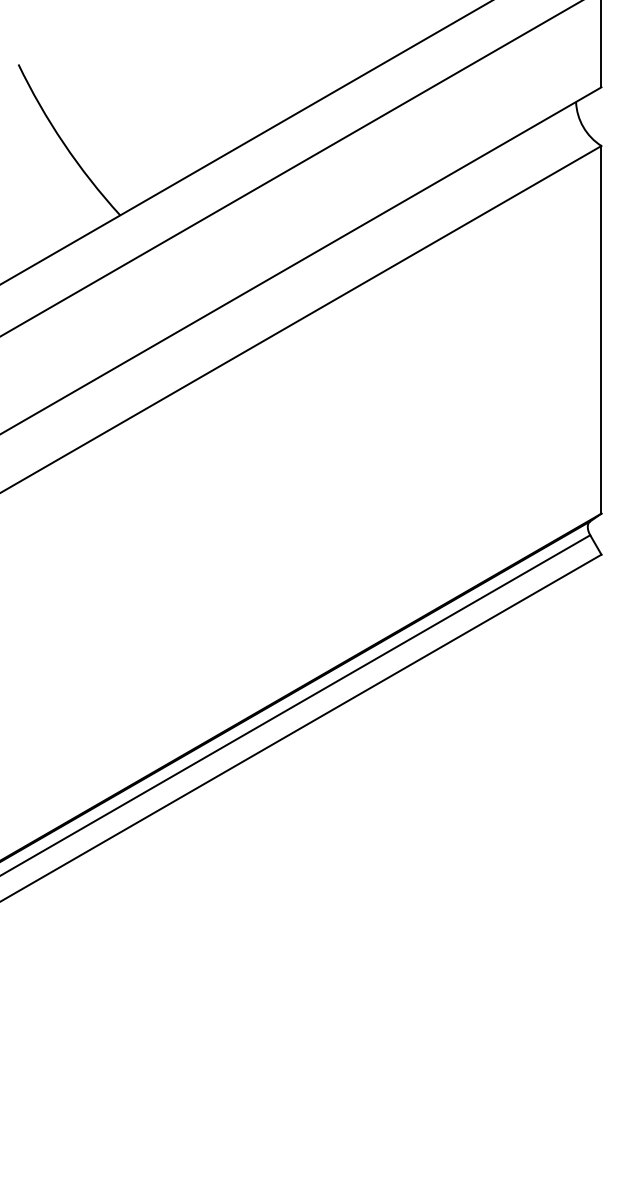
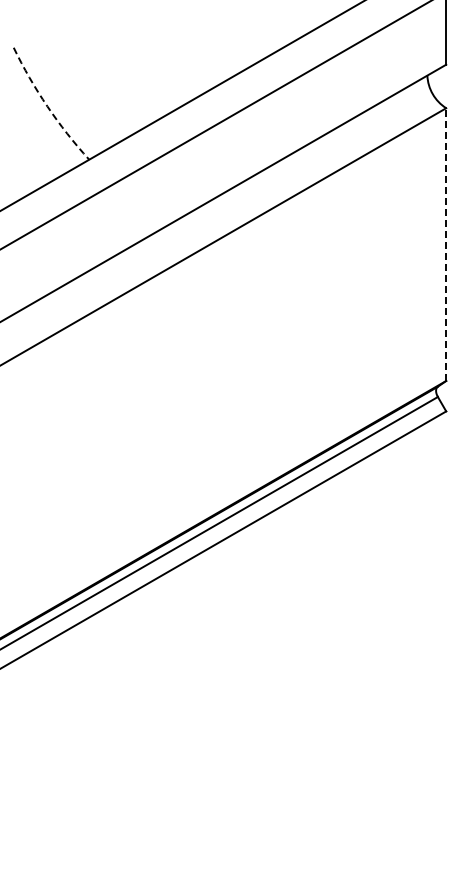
arc: (63, 143) -> (47, 106), solid -> dashed
line: (601, 329) -> (446, 244), solid -> dashed

